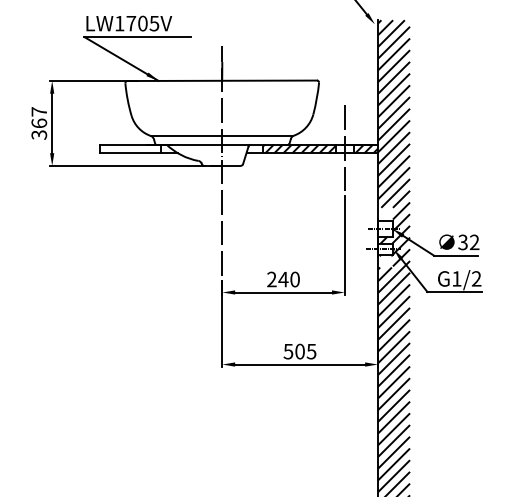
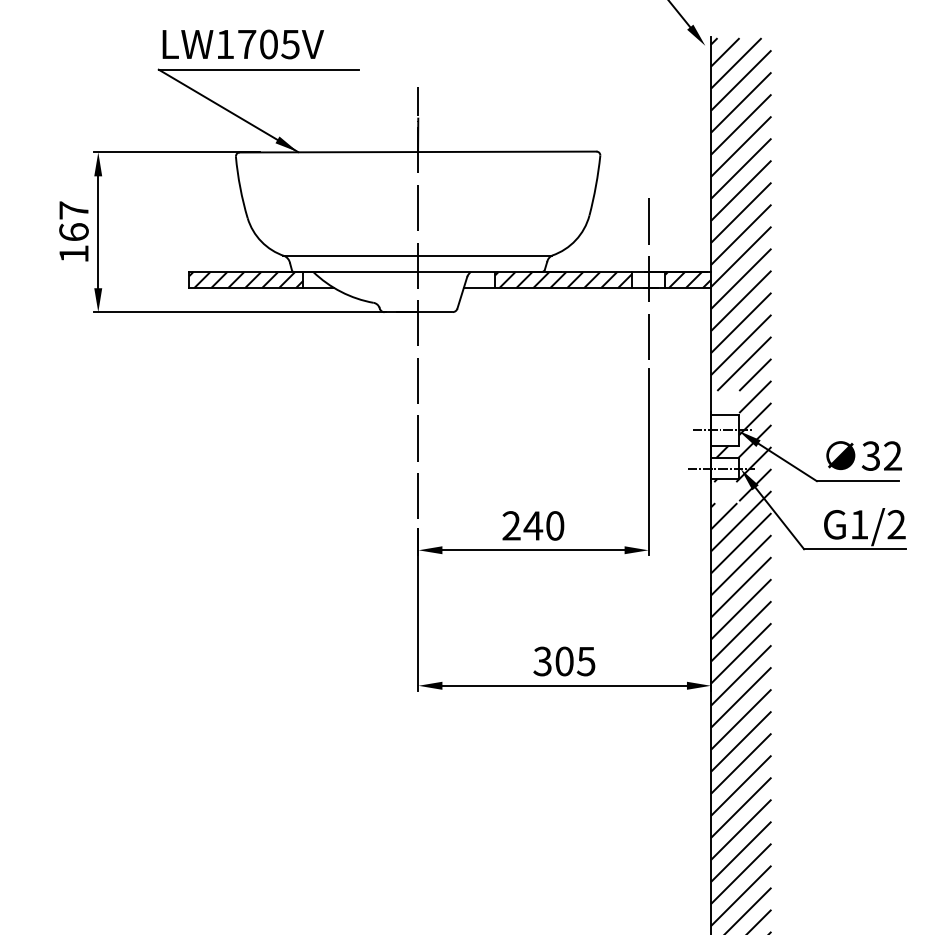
text: (39, 134) -> (74, 253), 367 -> 167
hatch: (130, 148) -> (245, 279), added
text: (288, 350) -> (542, 659), 505 -> 305

